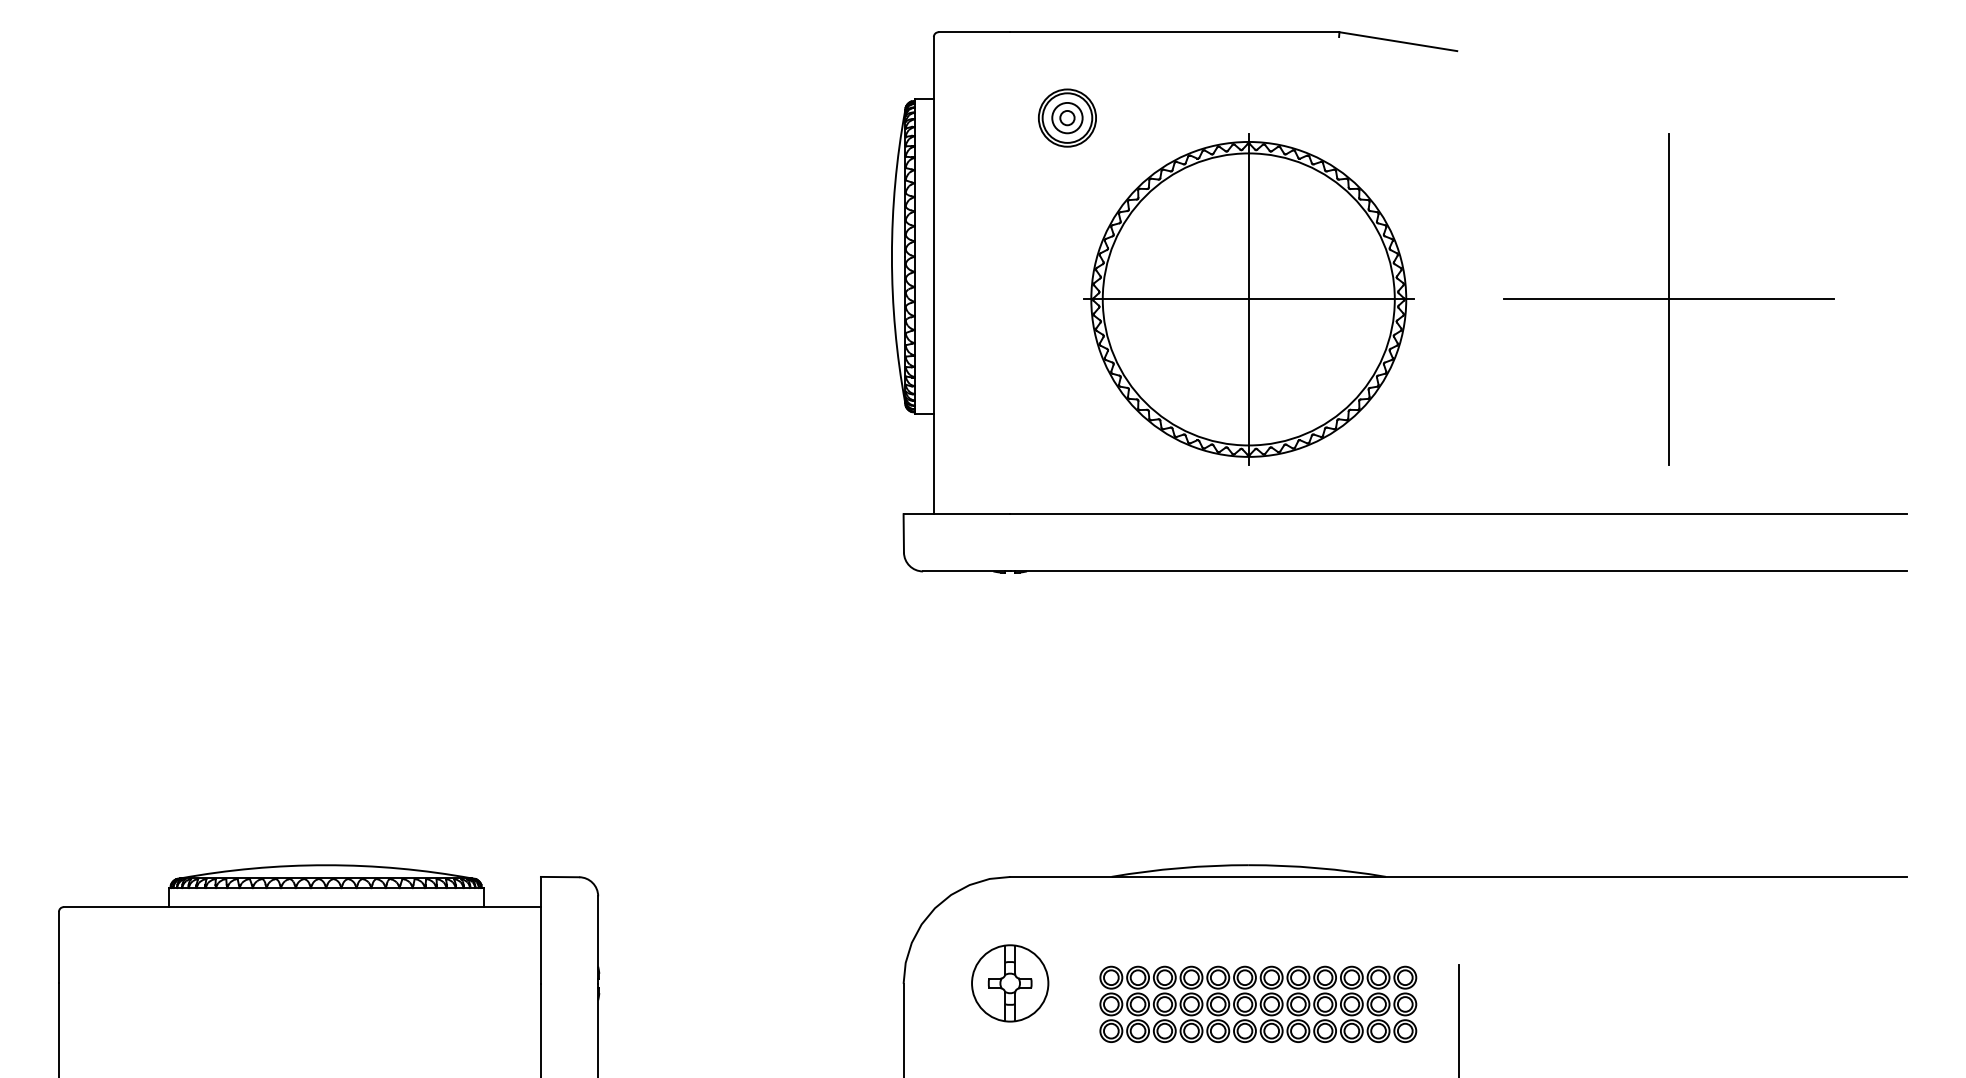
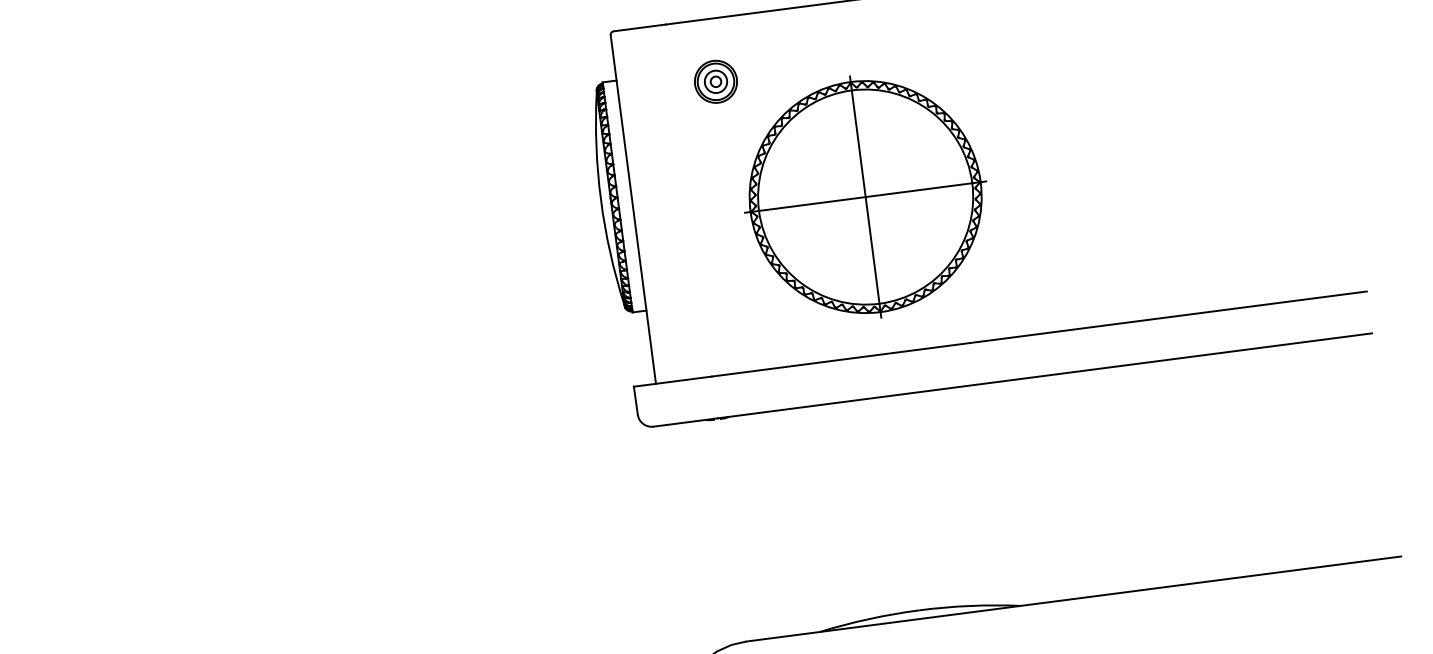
part: (1668, 299) -> (1172, 157), removed

